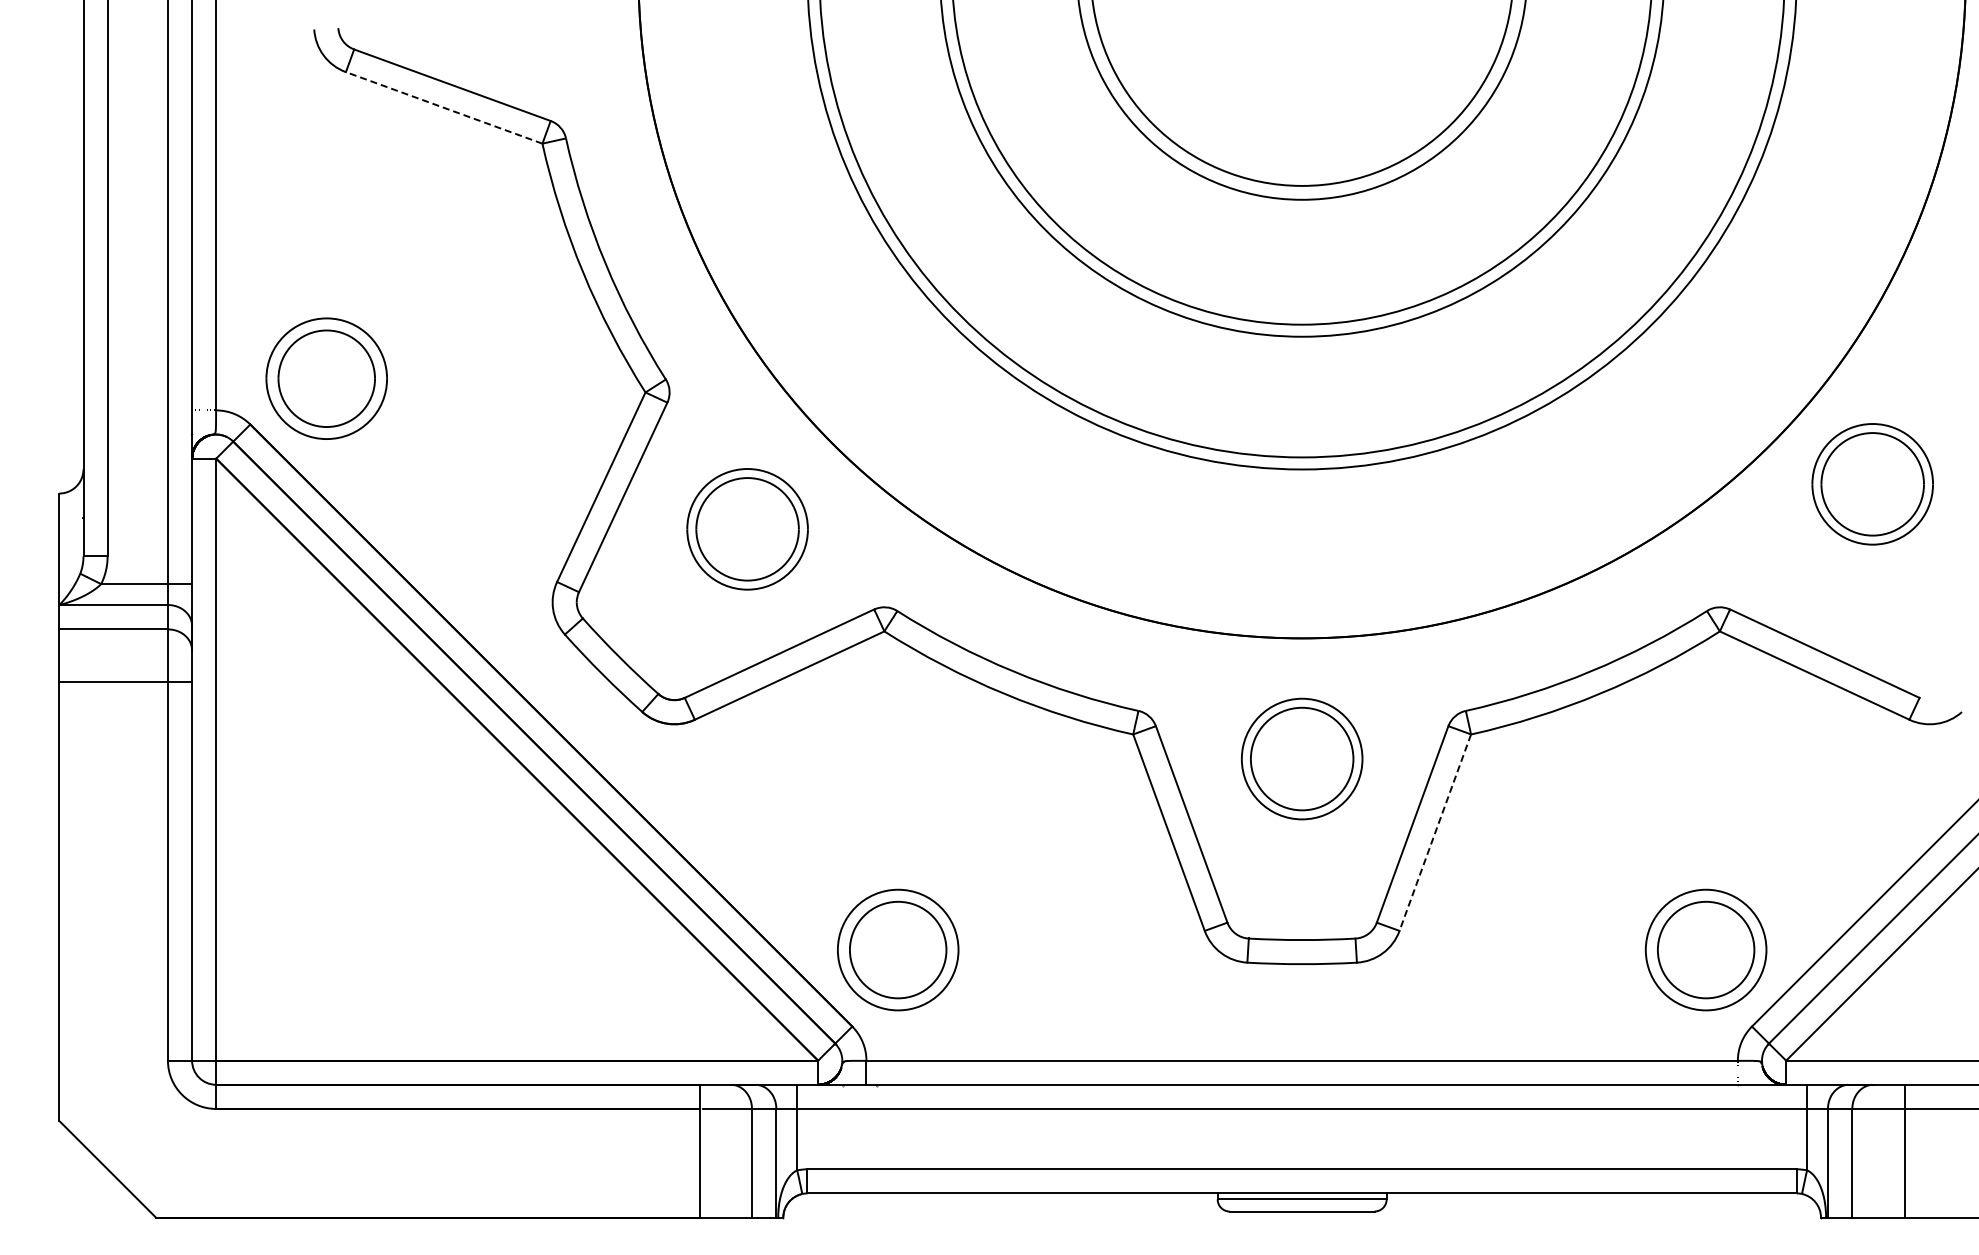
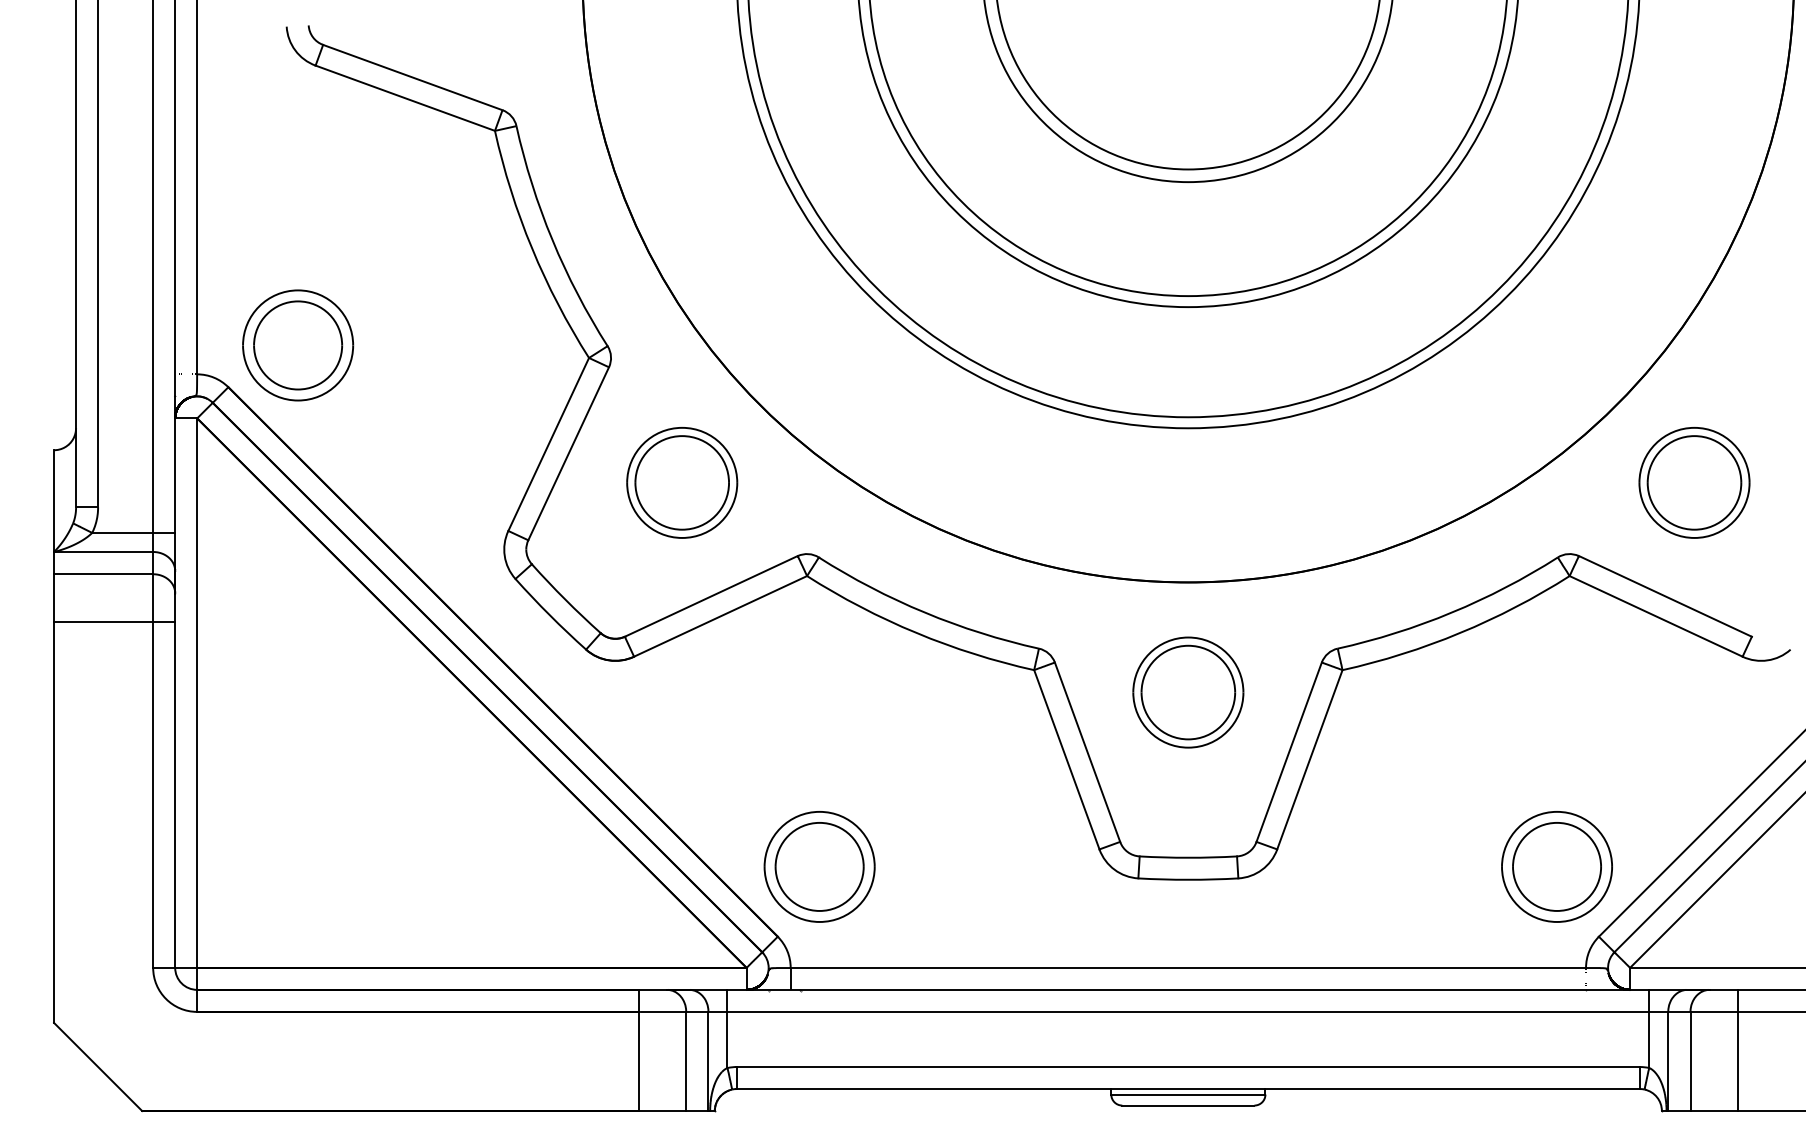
line: (444, 107) -> (405, 97), dashed -> solid
part: (1872, 484) -> (1694, 483), moved
line: (1435, 832) -> (1310, 759), dashed -> solid

